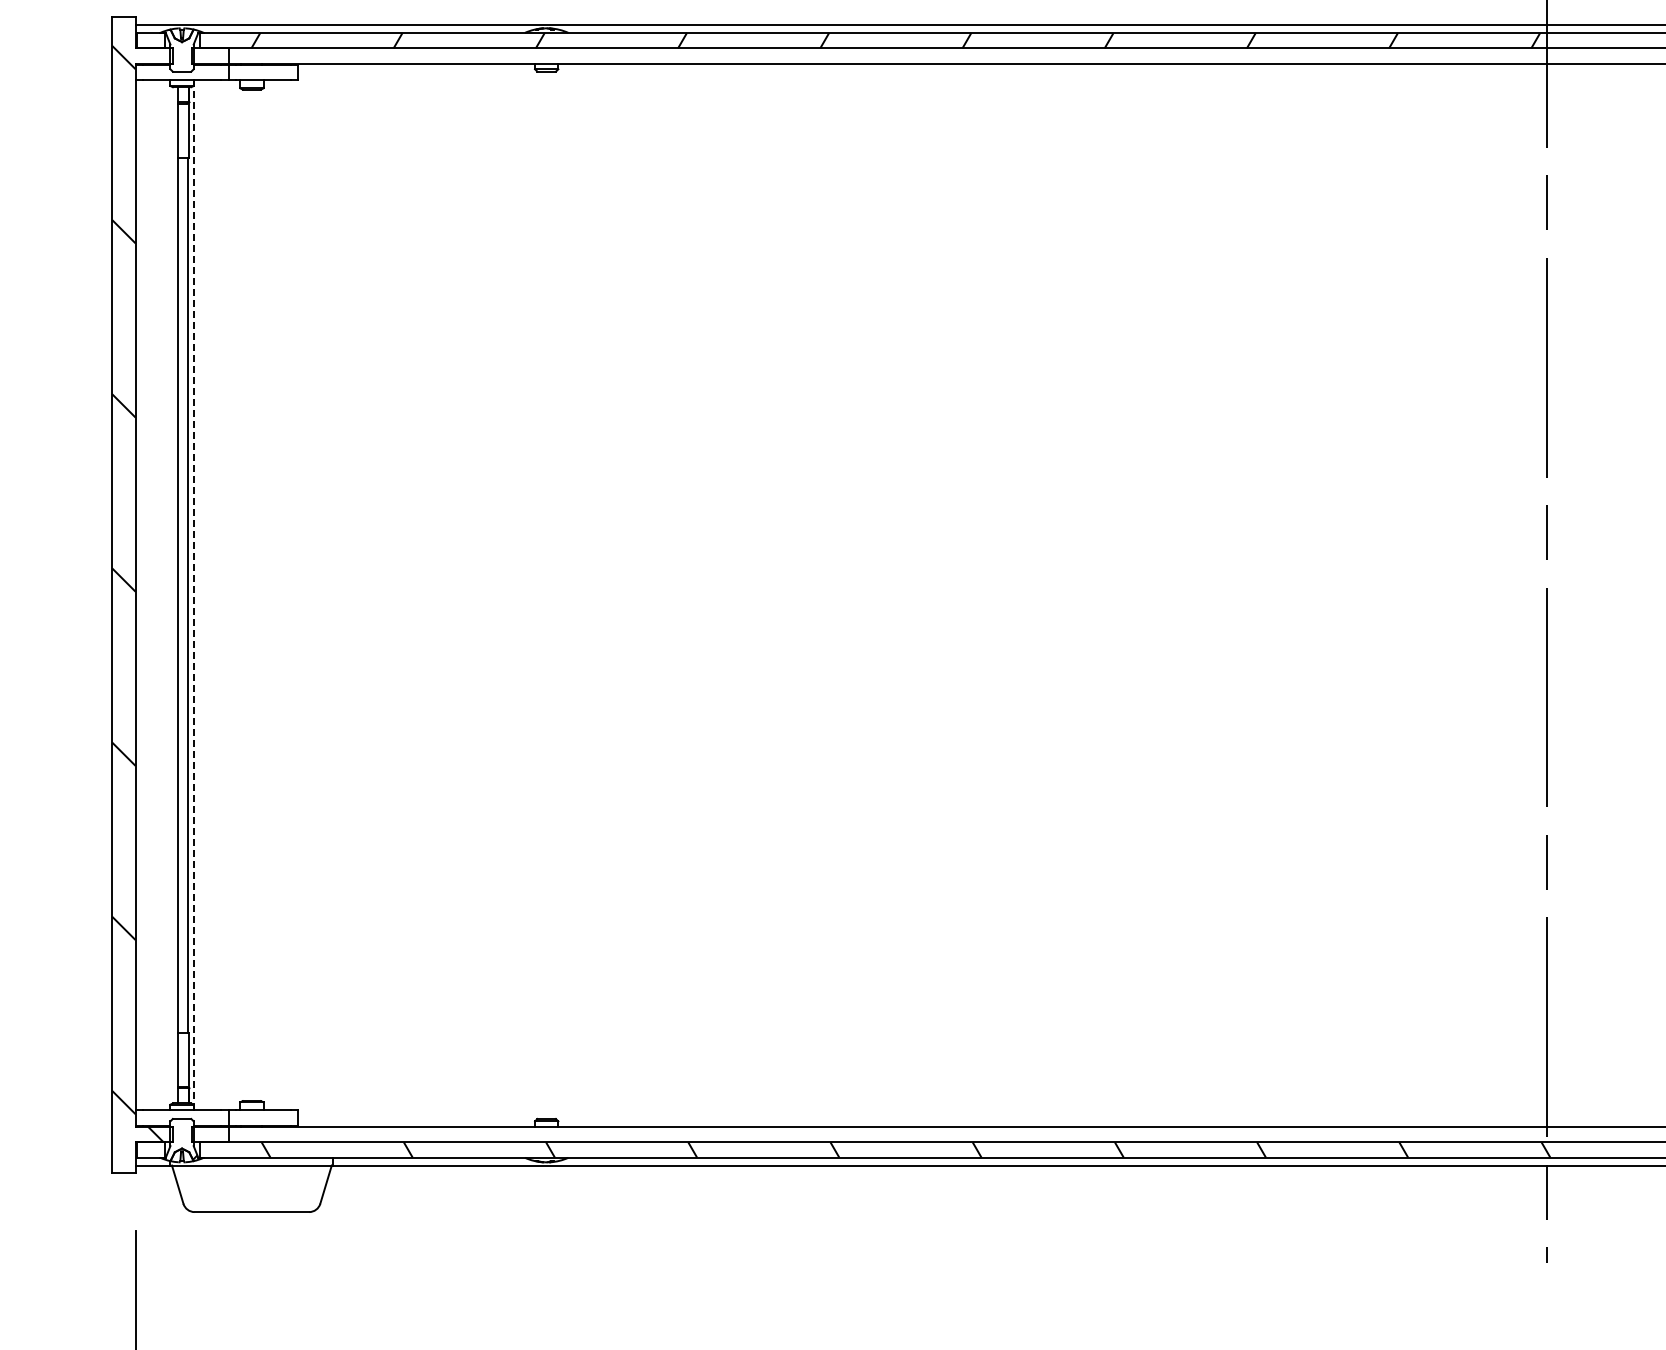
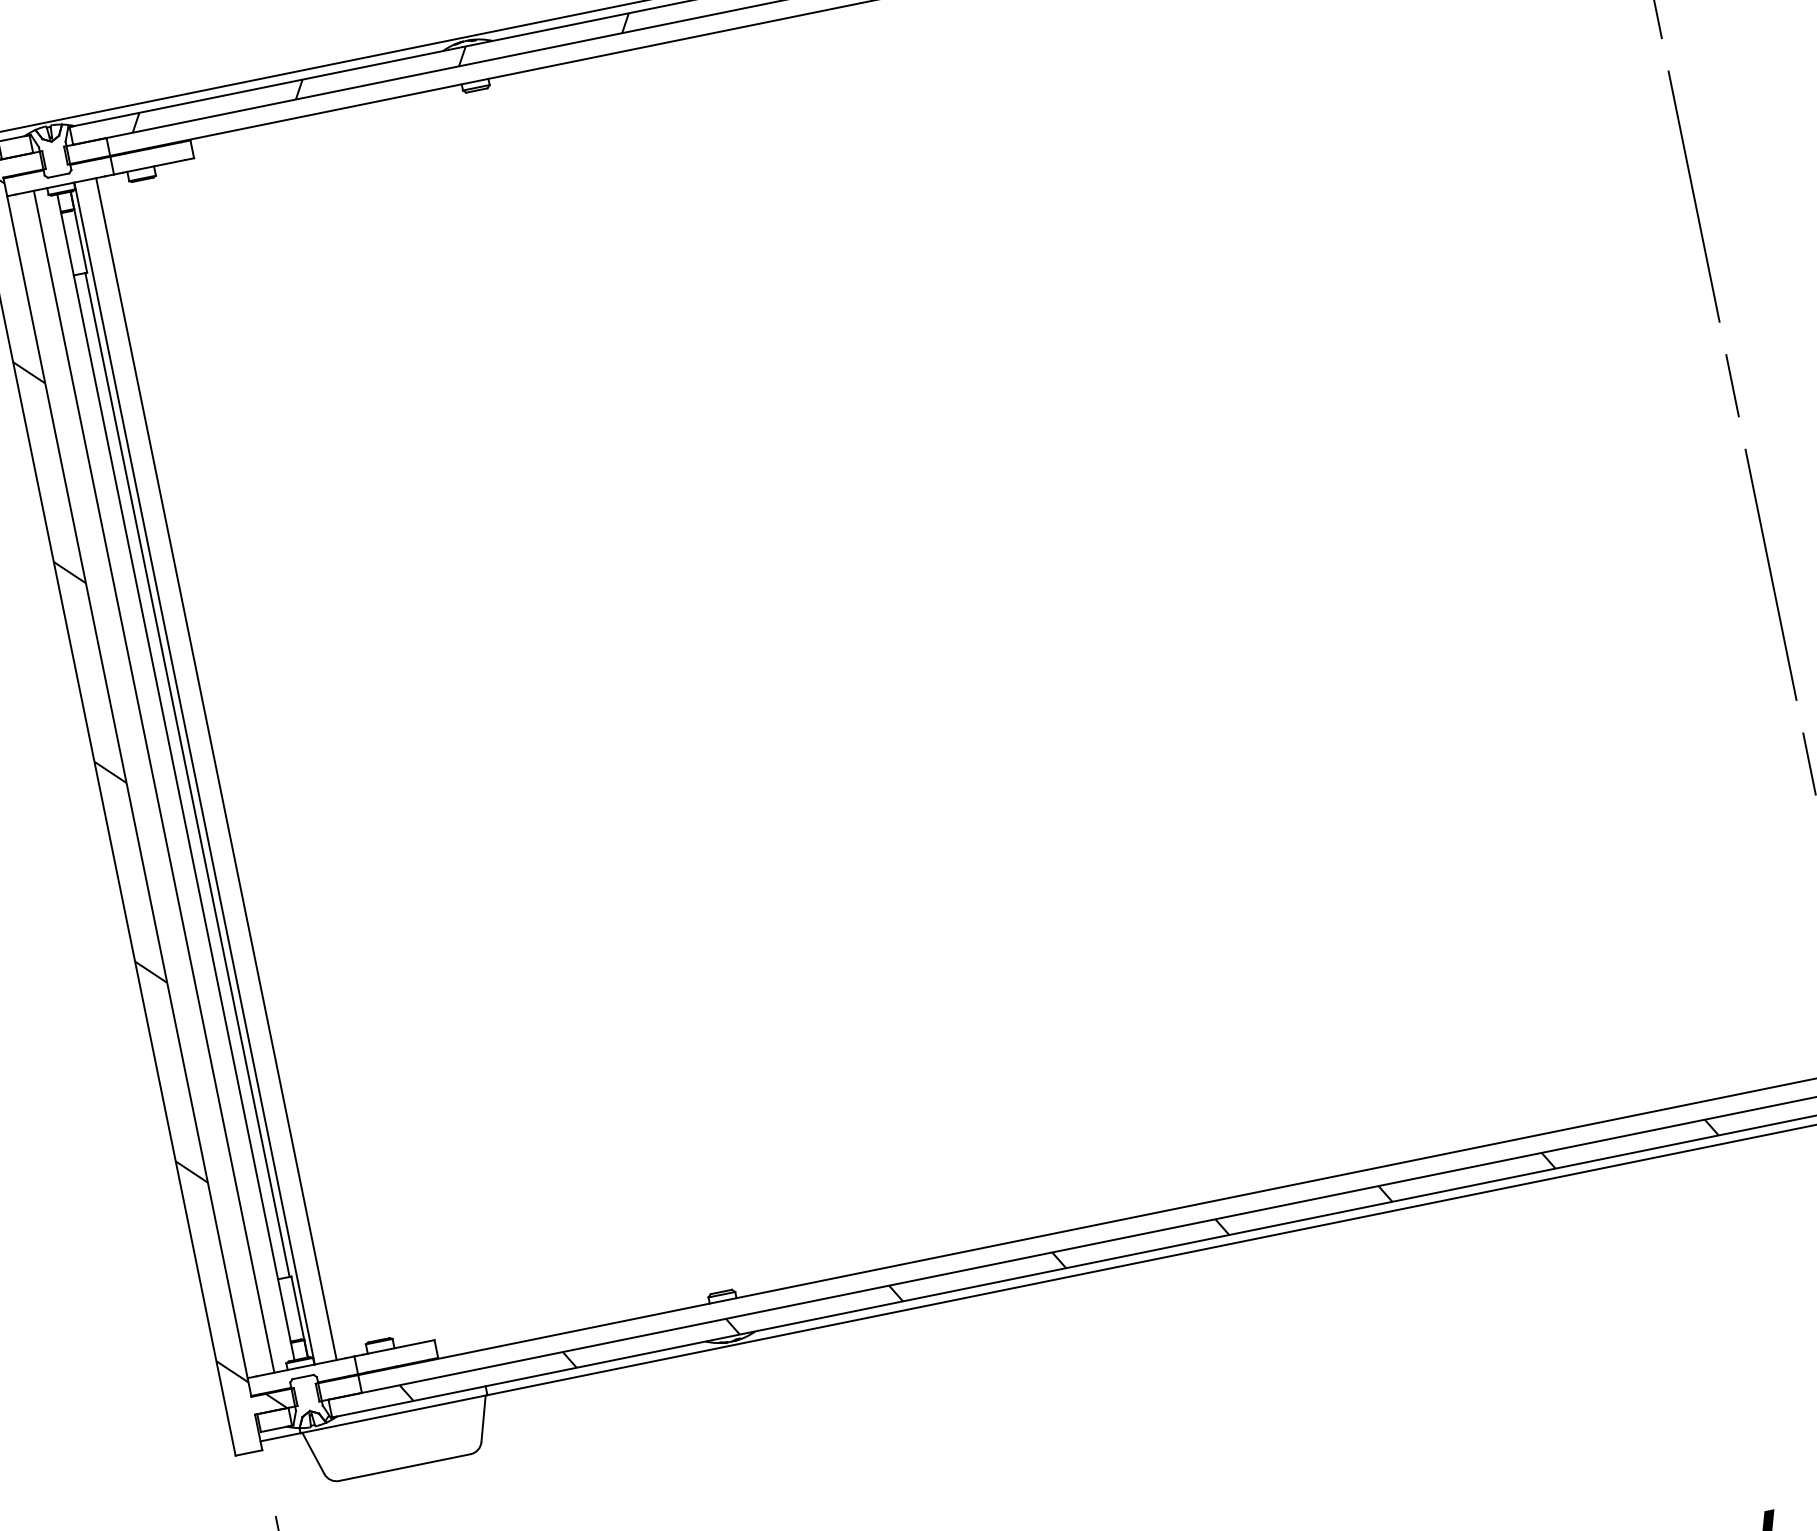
line: (194, 594) -> (194, 772), dashed -> solid
line: (158, 595) -> (153, 782), added
line: (213, 595) -> (216, 769), added

